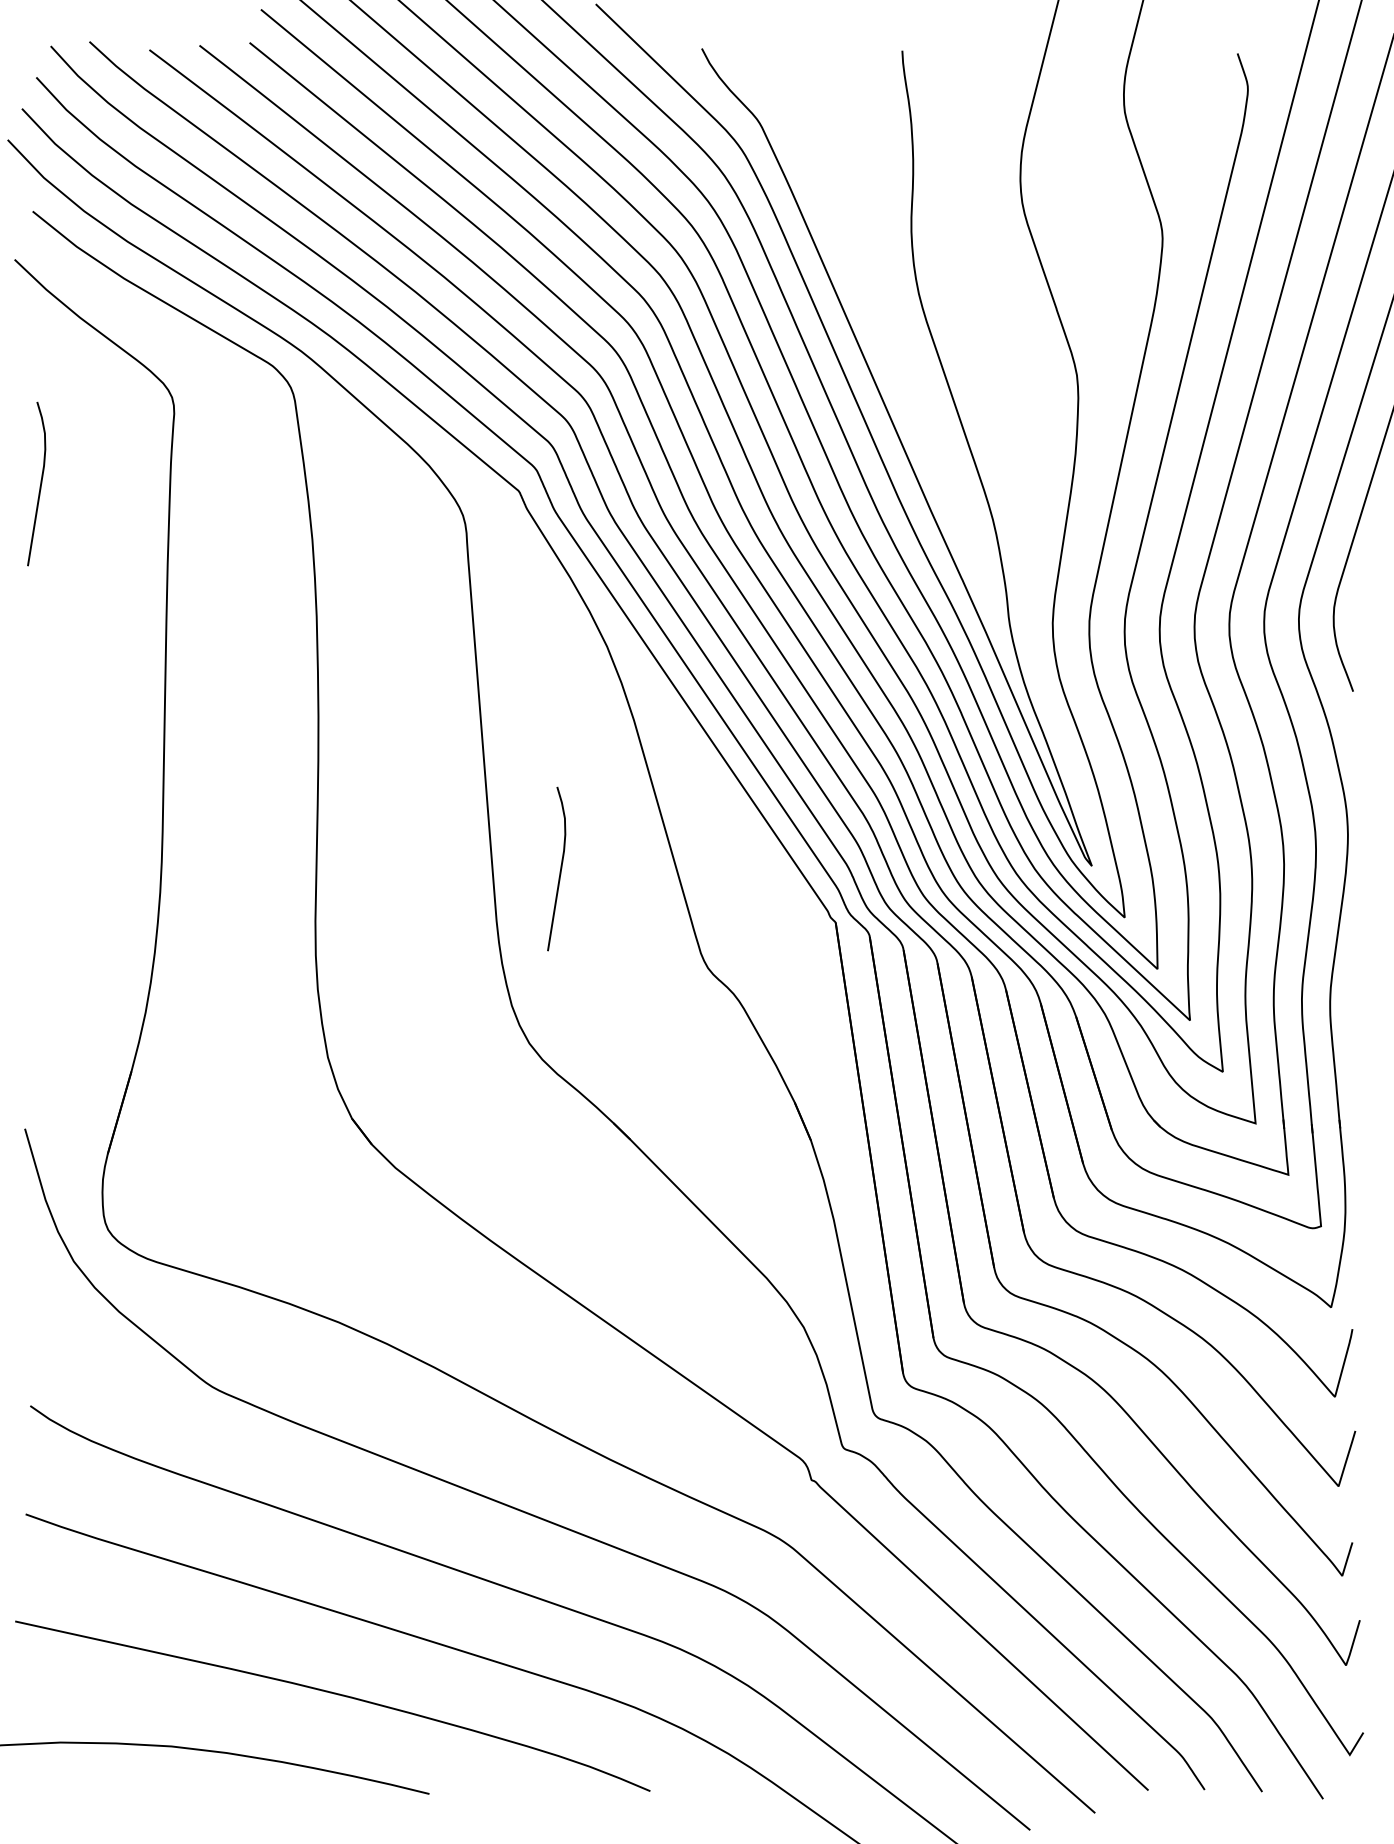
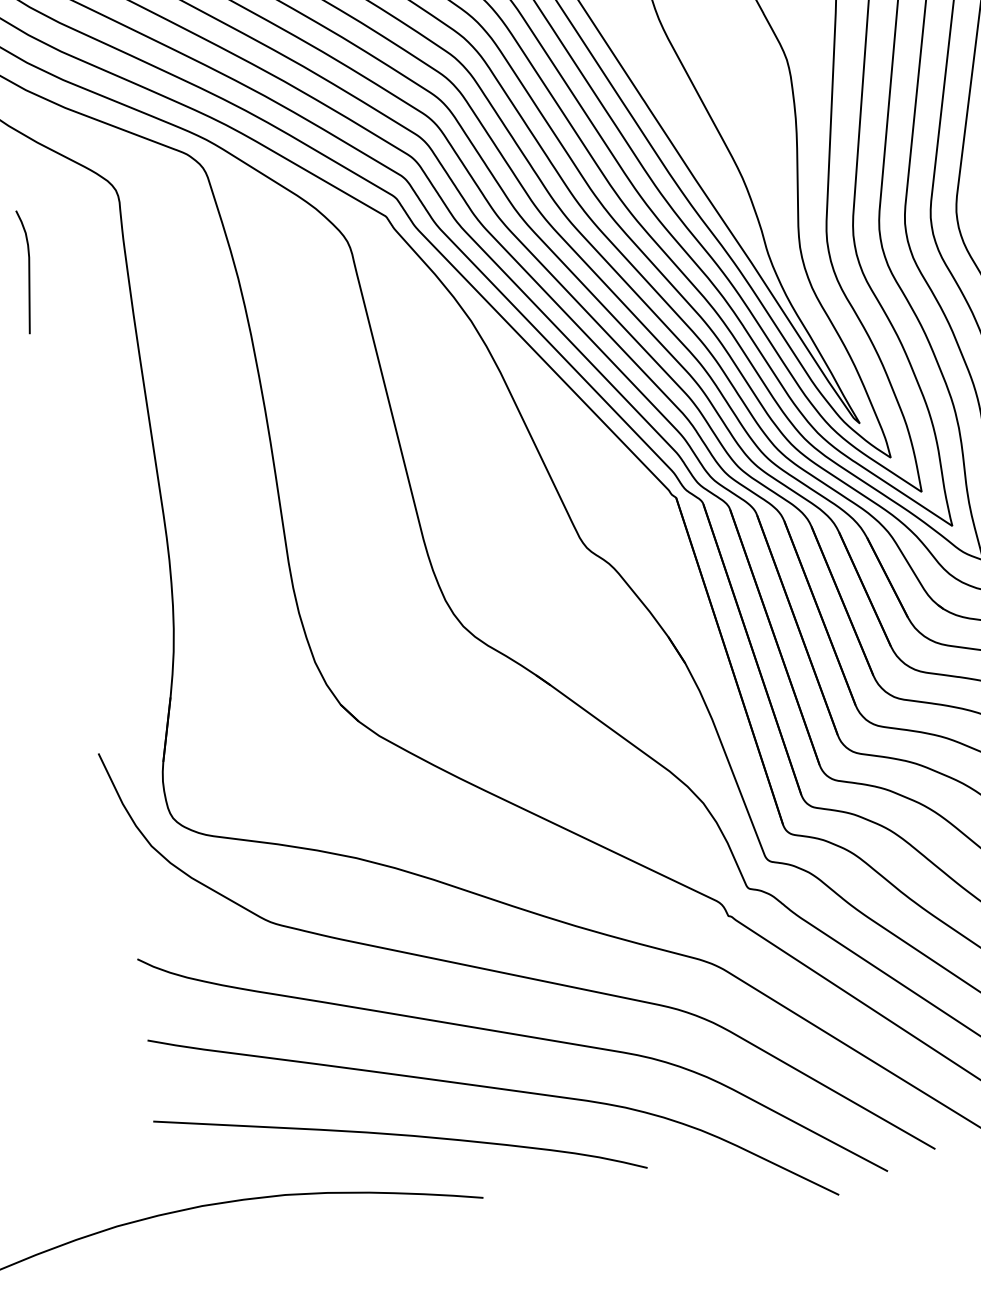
curve: (560, 868) -> (464, 492), removed

